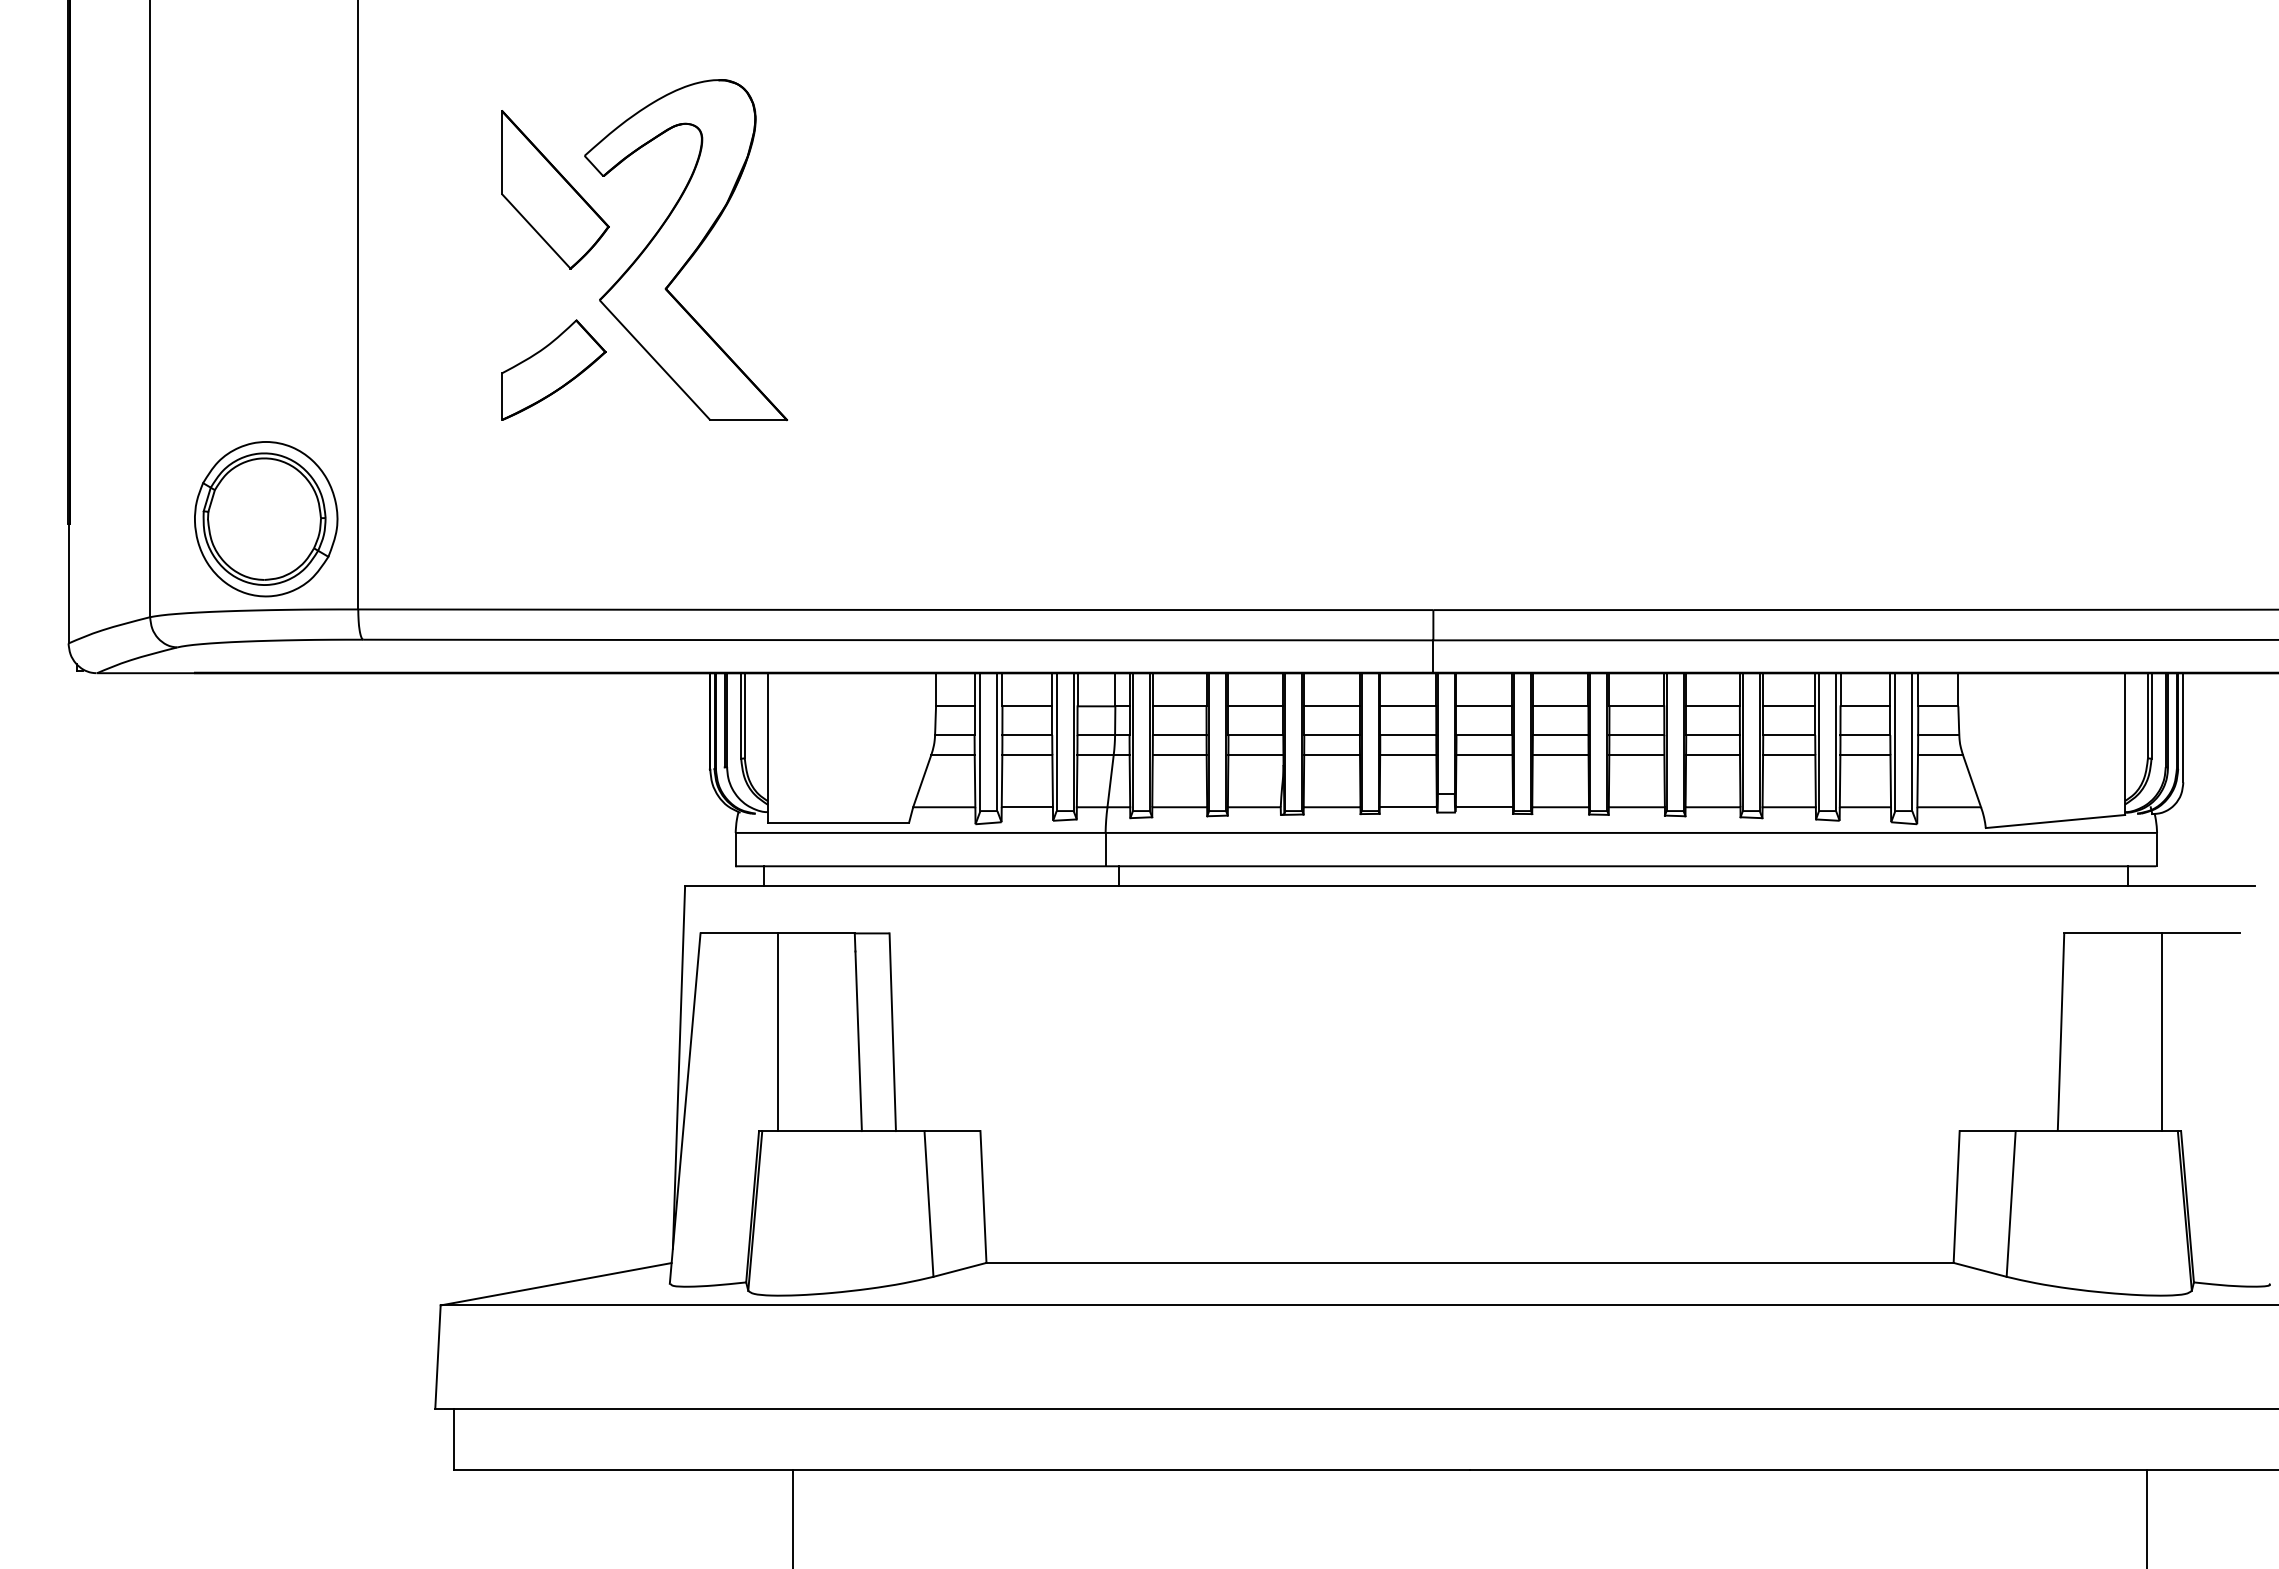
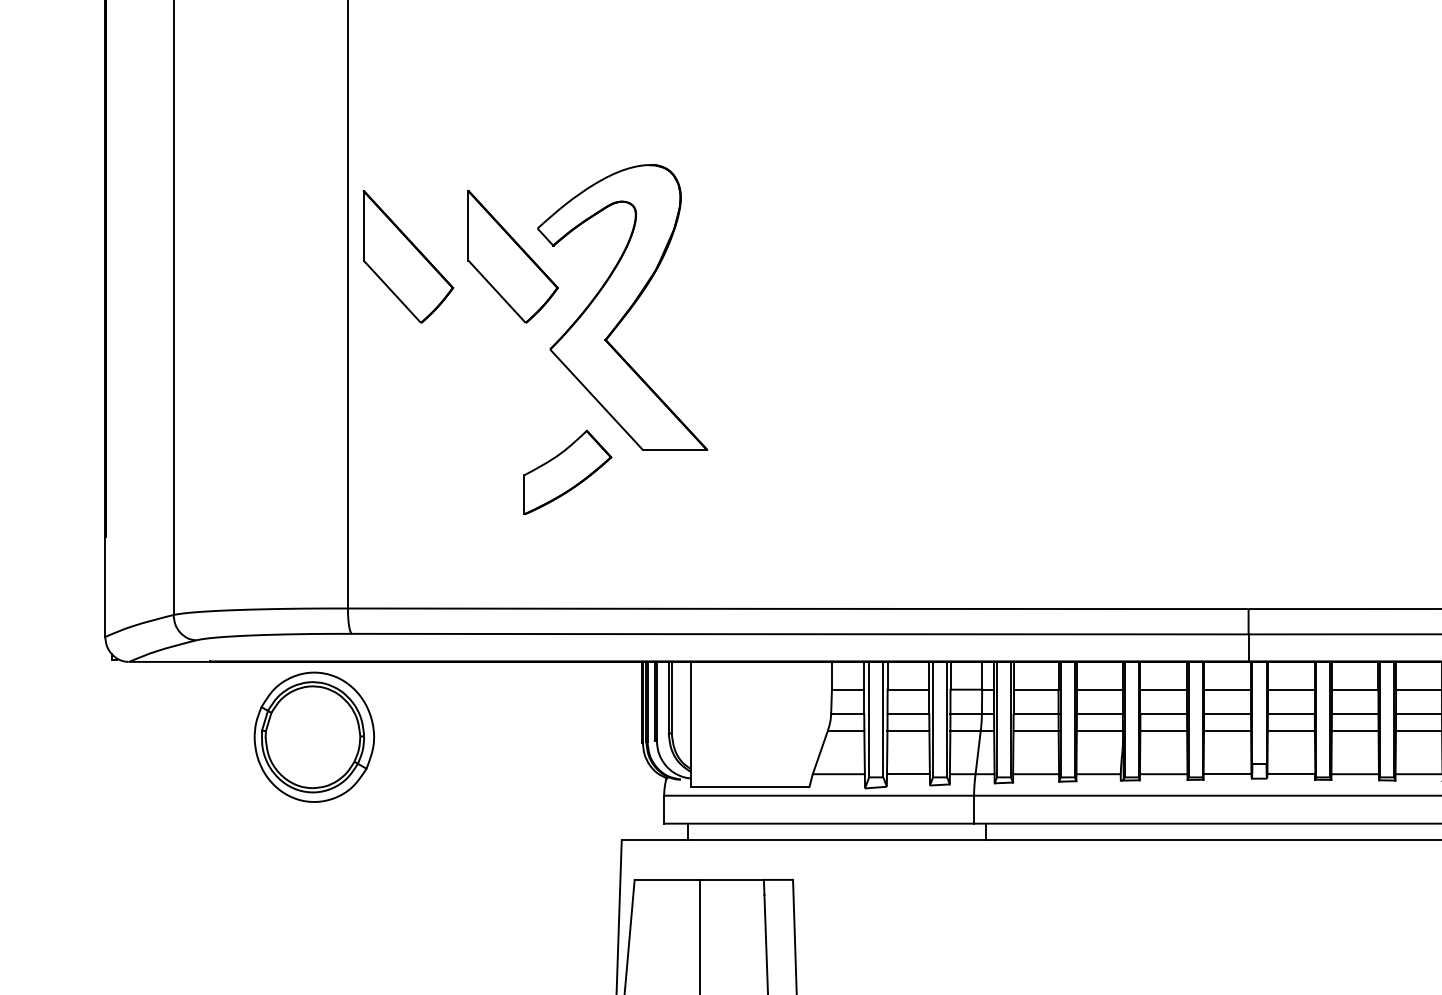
part: (430, 189) -> (408, 256), added
part: (553, 369) -> (567, 471), moved
part: (266, 519) -> (314, 737), moved

